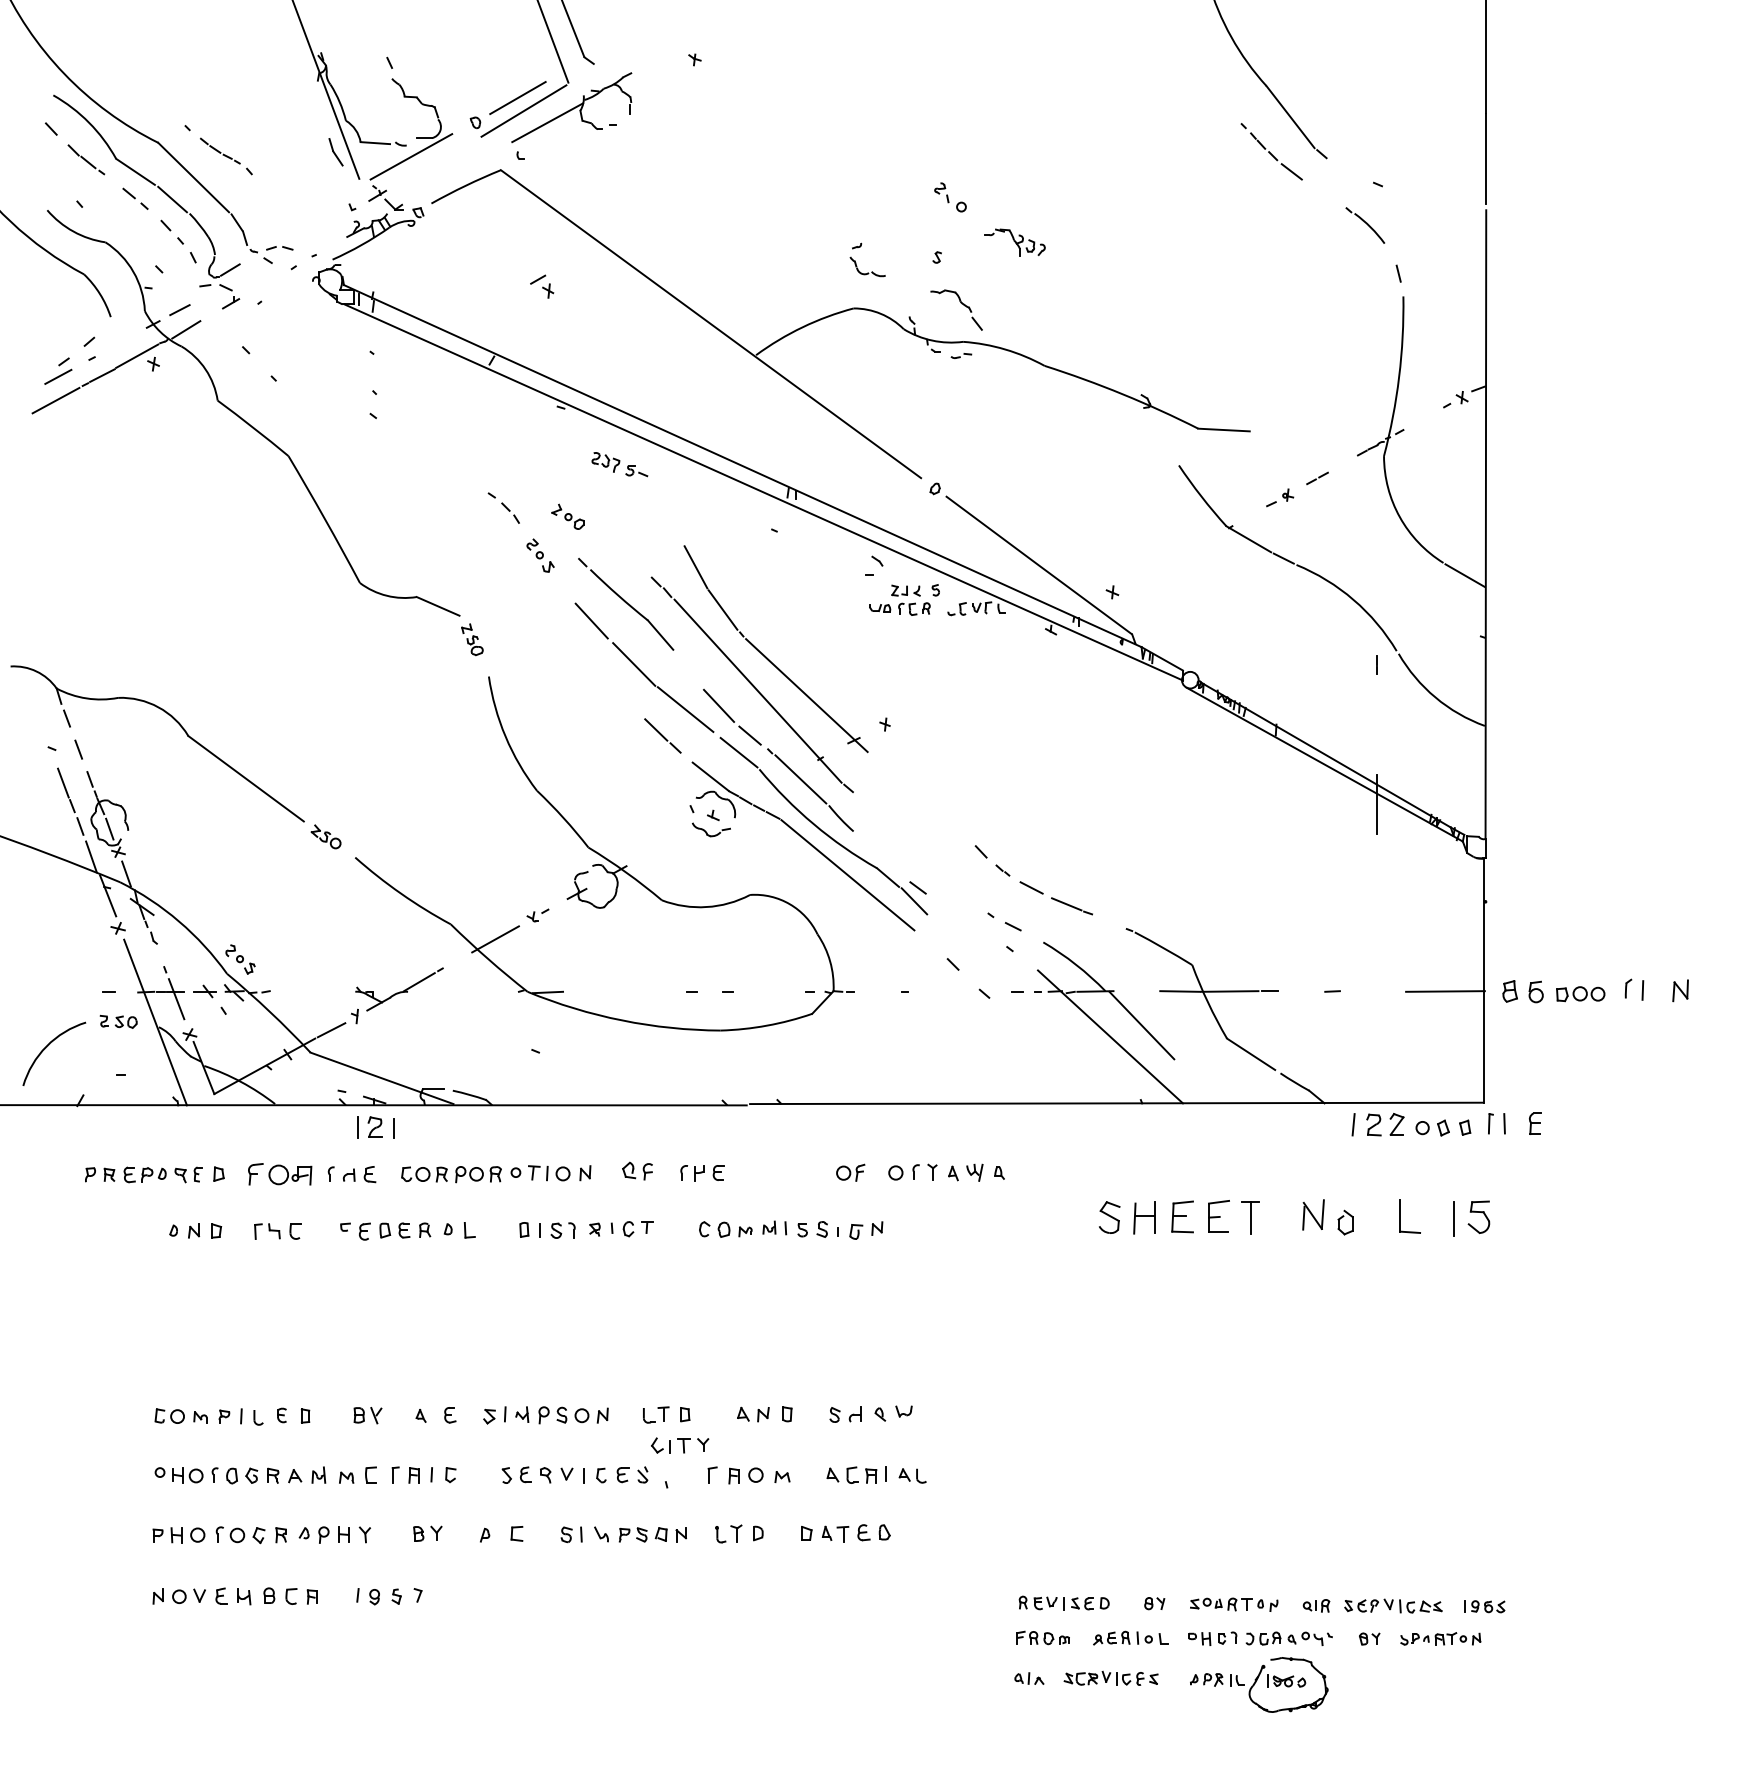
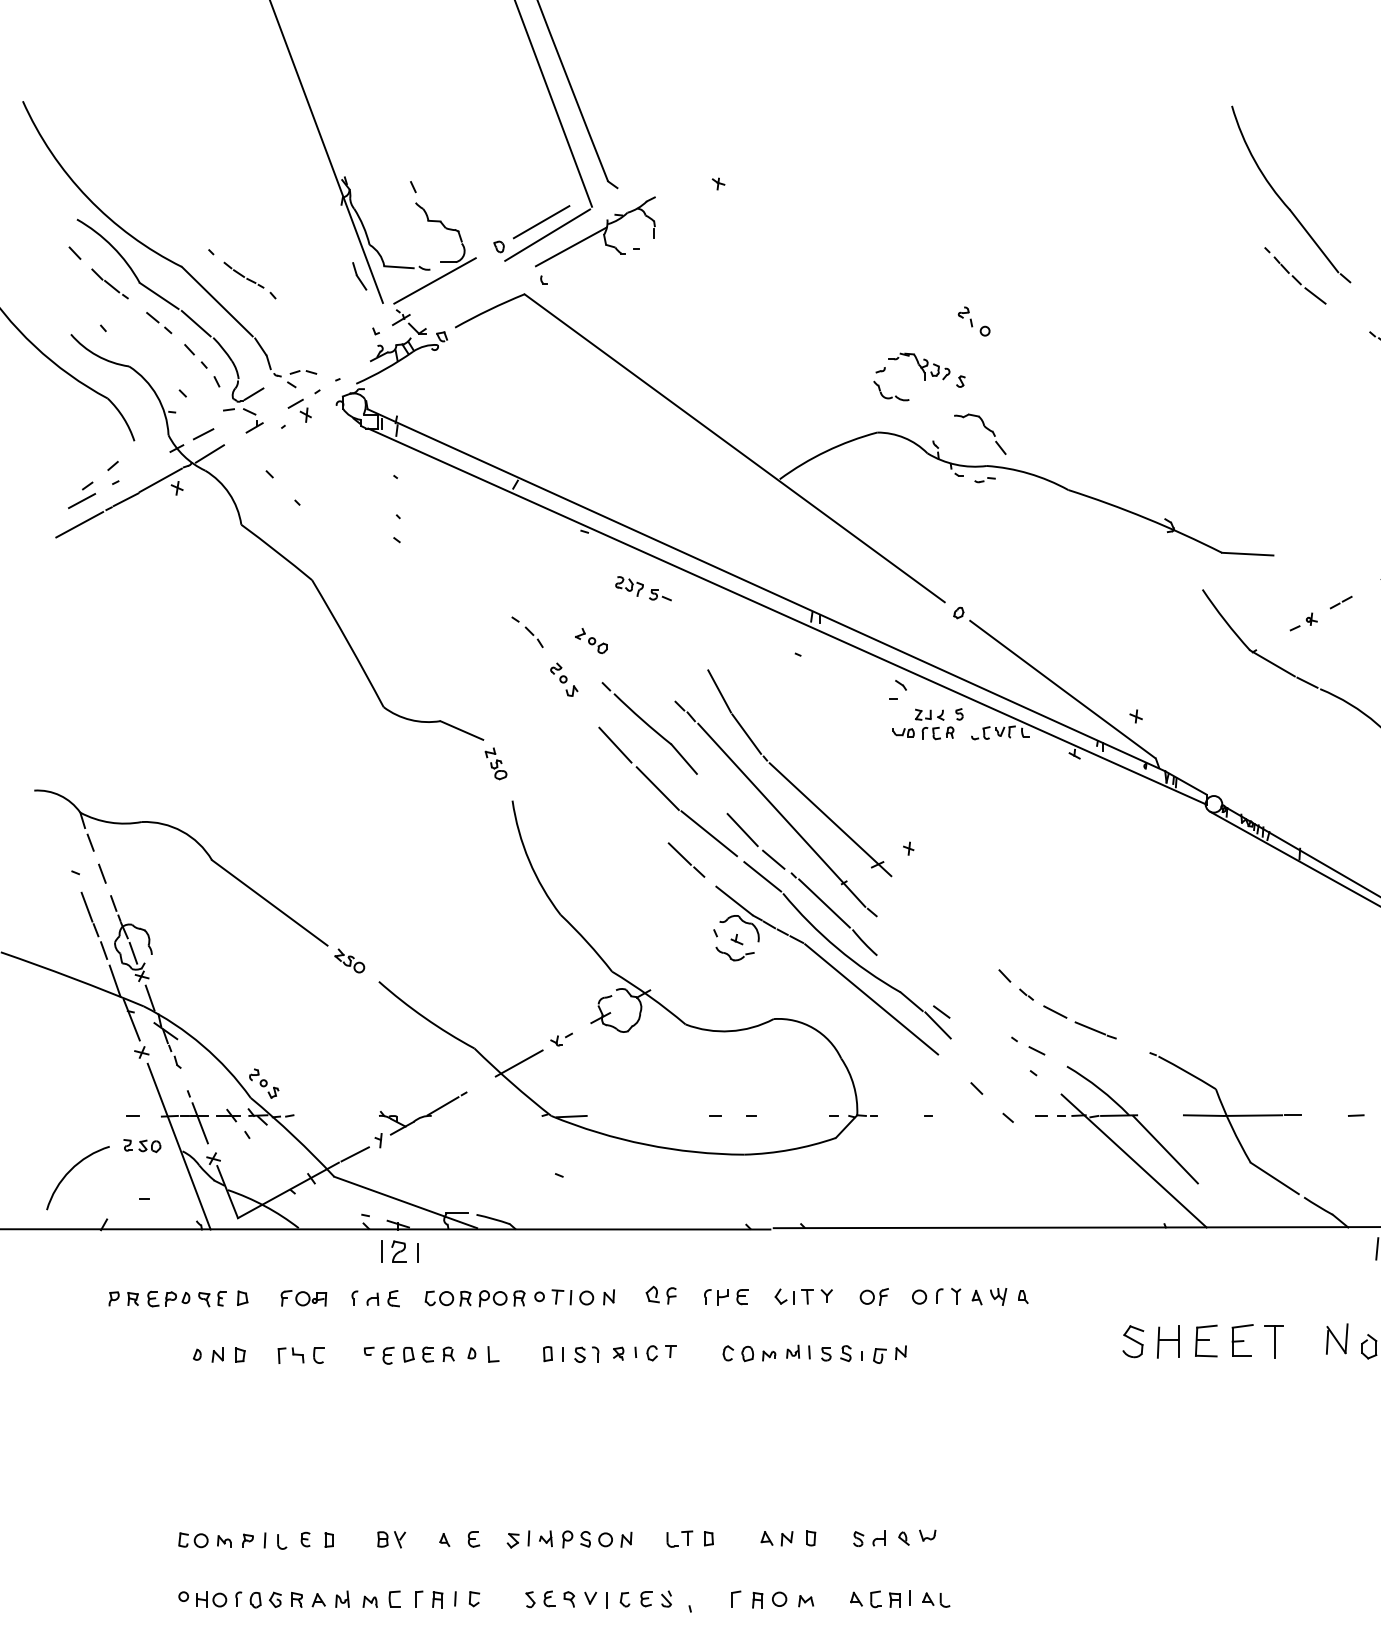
part: (1014, 242) -> (919, 366), moved
part: (542, 286) -> (300, 410), moved
part: (280, 1173) -> (304, 1297), size x0.71
part: (680, 1445) -> (804, 1296), moved

